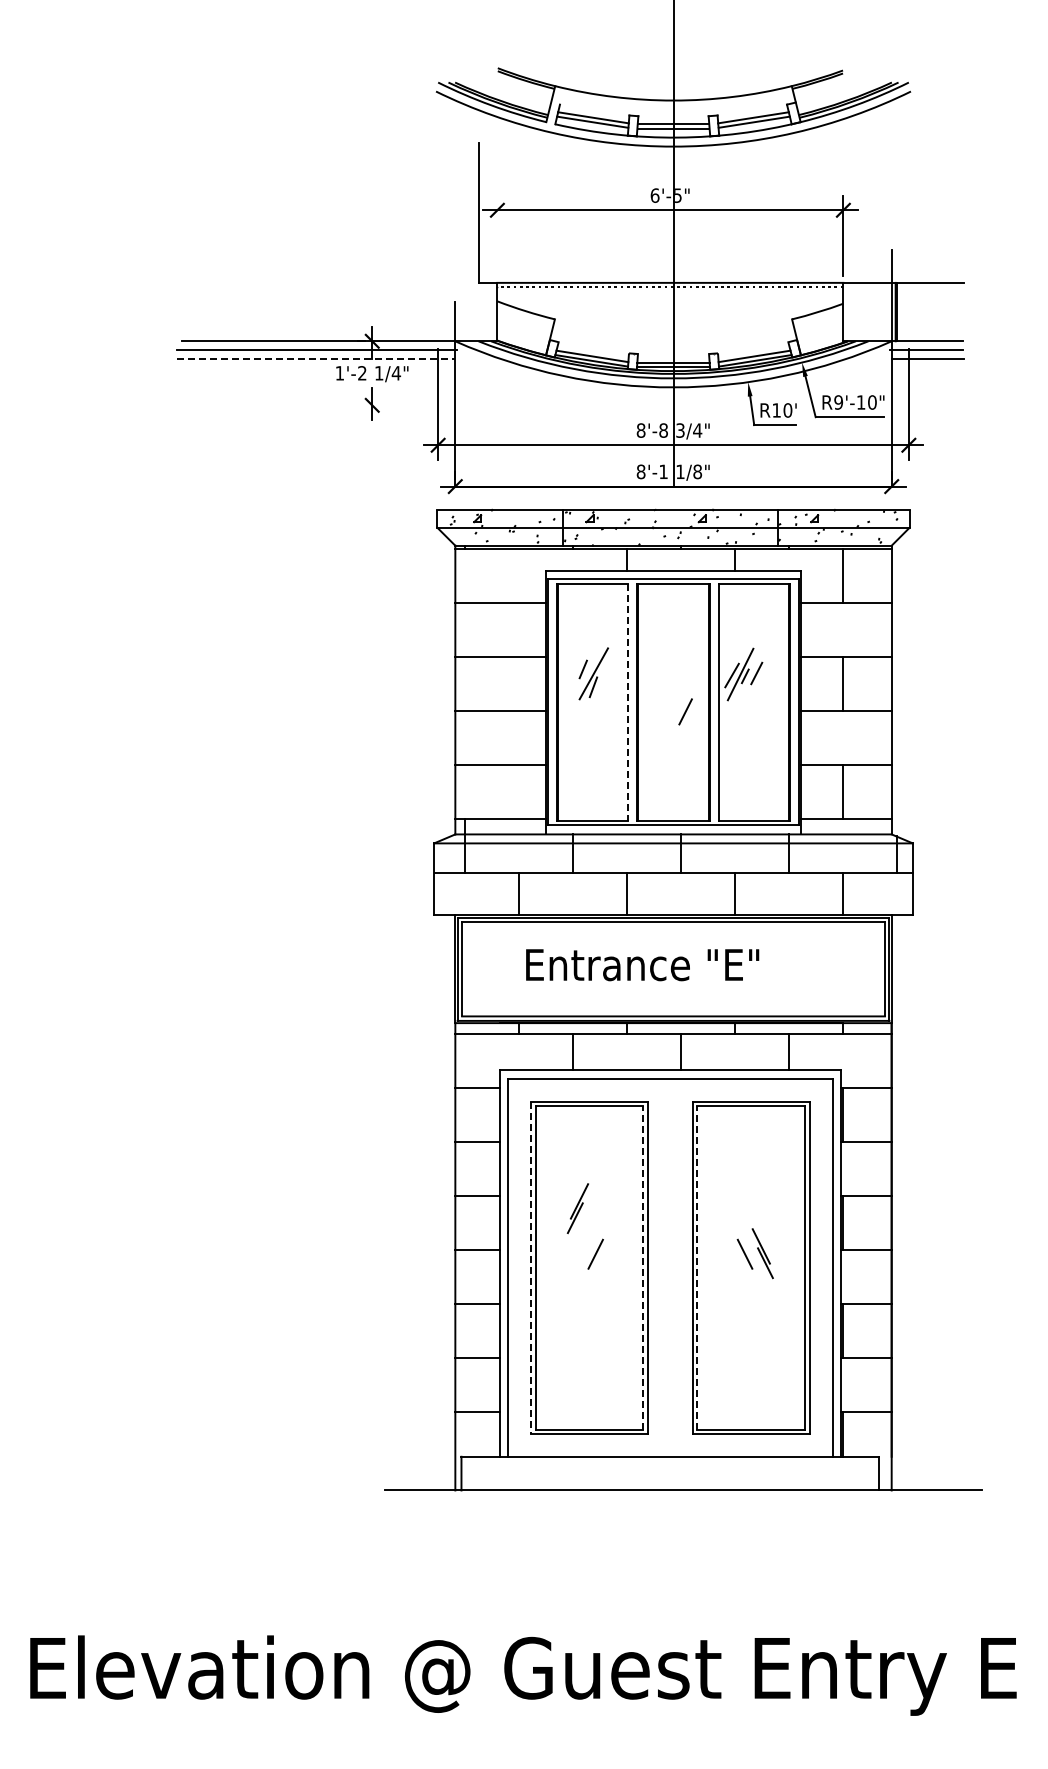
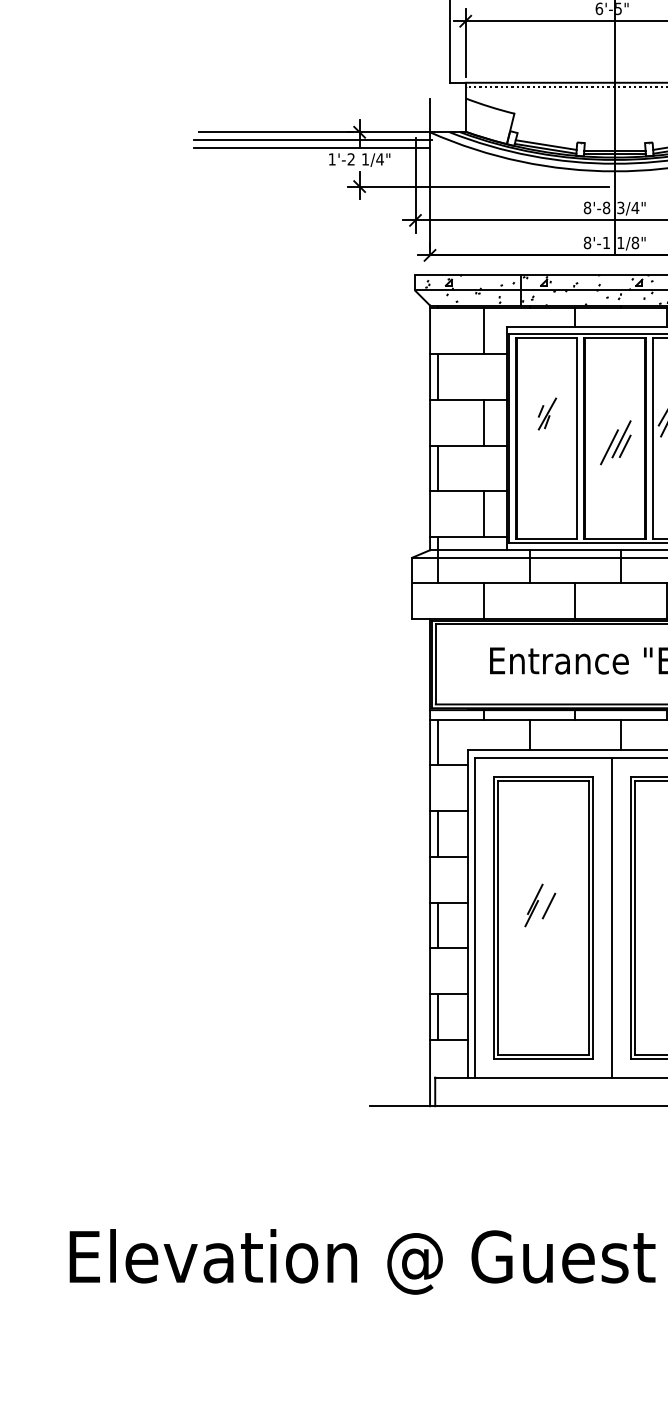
line: (497, 235) -> (465, 42), added
line: (316, 359) -> (312, 147), dashed -> solid
line: (511, 405) -> (477, 186), added
line: (519, 576) -> (484, 331), added
line: (465, 630) -> (438, 377), added
part: (593, 673) -> (547, 413), size x0.71
line: (519, 683) -> (484, 422), added
line: (628, 702) -> (576, 438), dashed -> solid
line: (680, 703) -> (620, 439), added
line: (667, 712) -> (609, 446), added
line: (465, 737) -> (438, 468), added
line: (519, 791) -> (484, 513), added
line: (465, 1061) -> (438, 742), added
line: (465, 1169) -> (438, 834), added
part: (577, 1208) -> (533, 905), moved
line: (670, 1267) -> (612, 917), added
line: (531, 1268) -> (494, 918), dashed -> solid
line: (643, 1268) -> (589, 918), dashed -> solid
line: (697, 1268) -> (635, 918), dashed -> solid
line: (465, 1277) -> (438, 925), added
line: (465, 1384) -> (438, 1016), added

